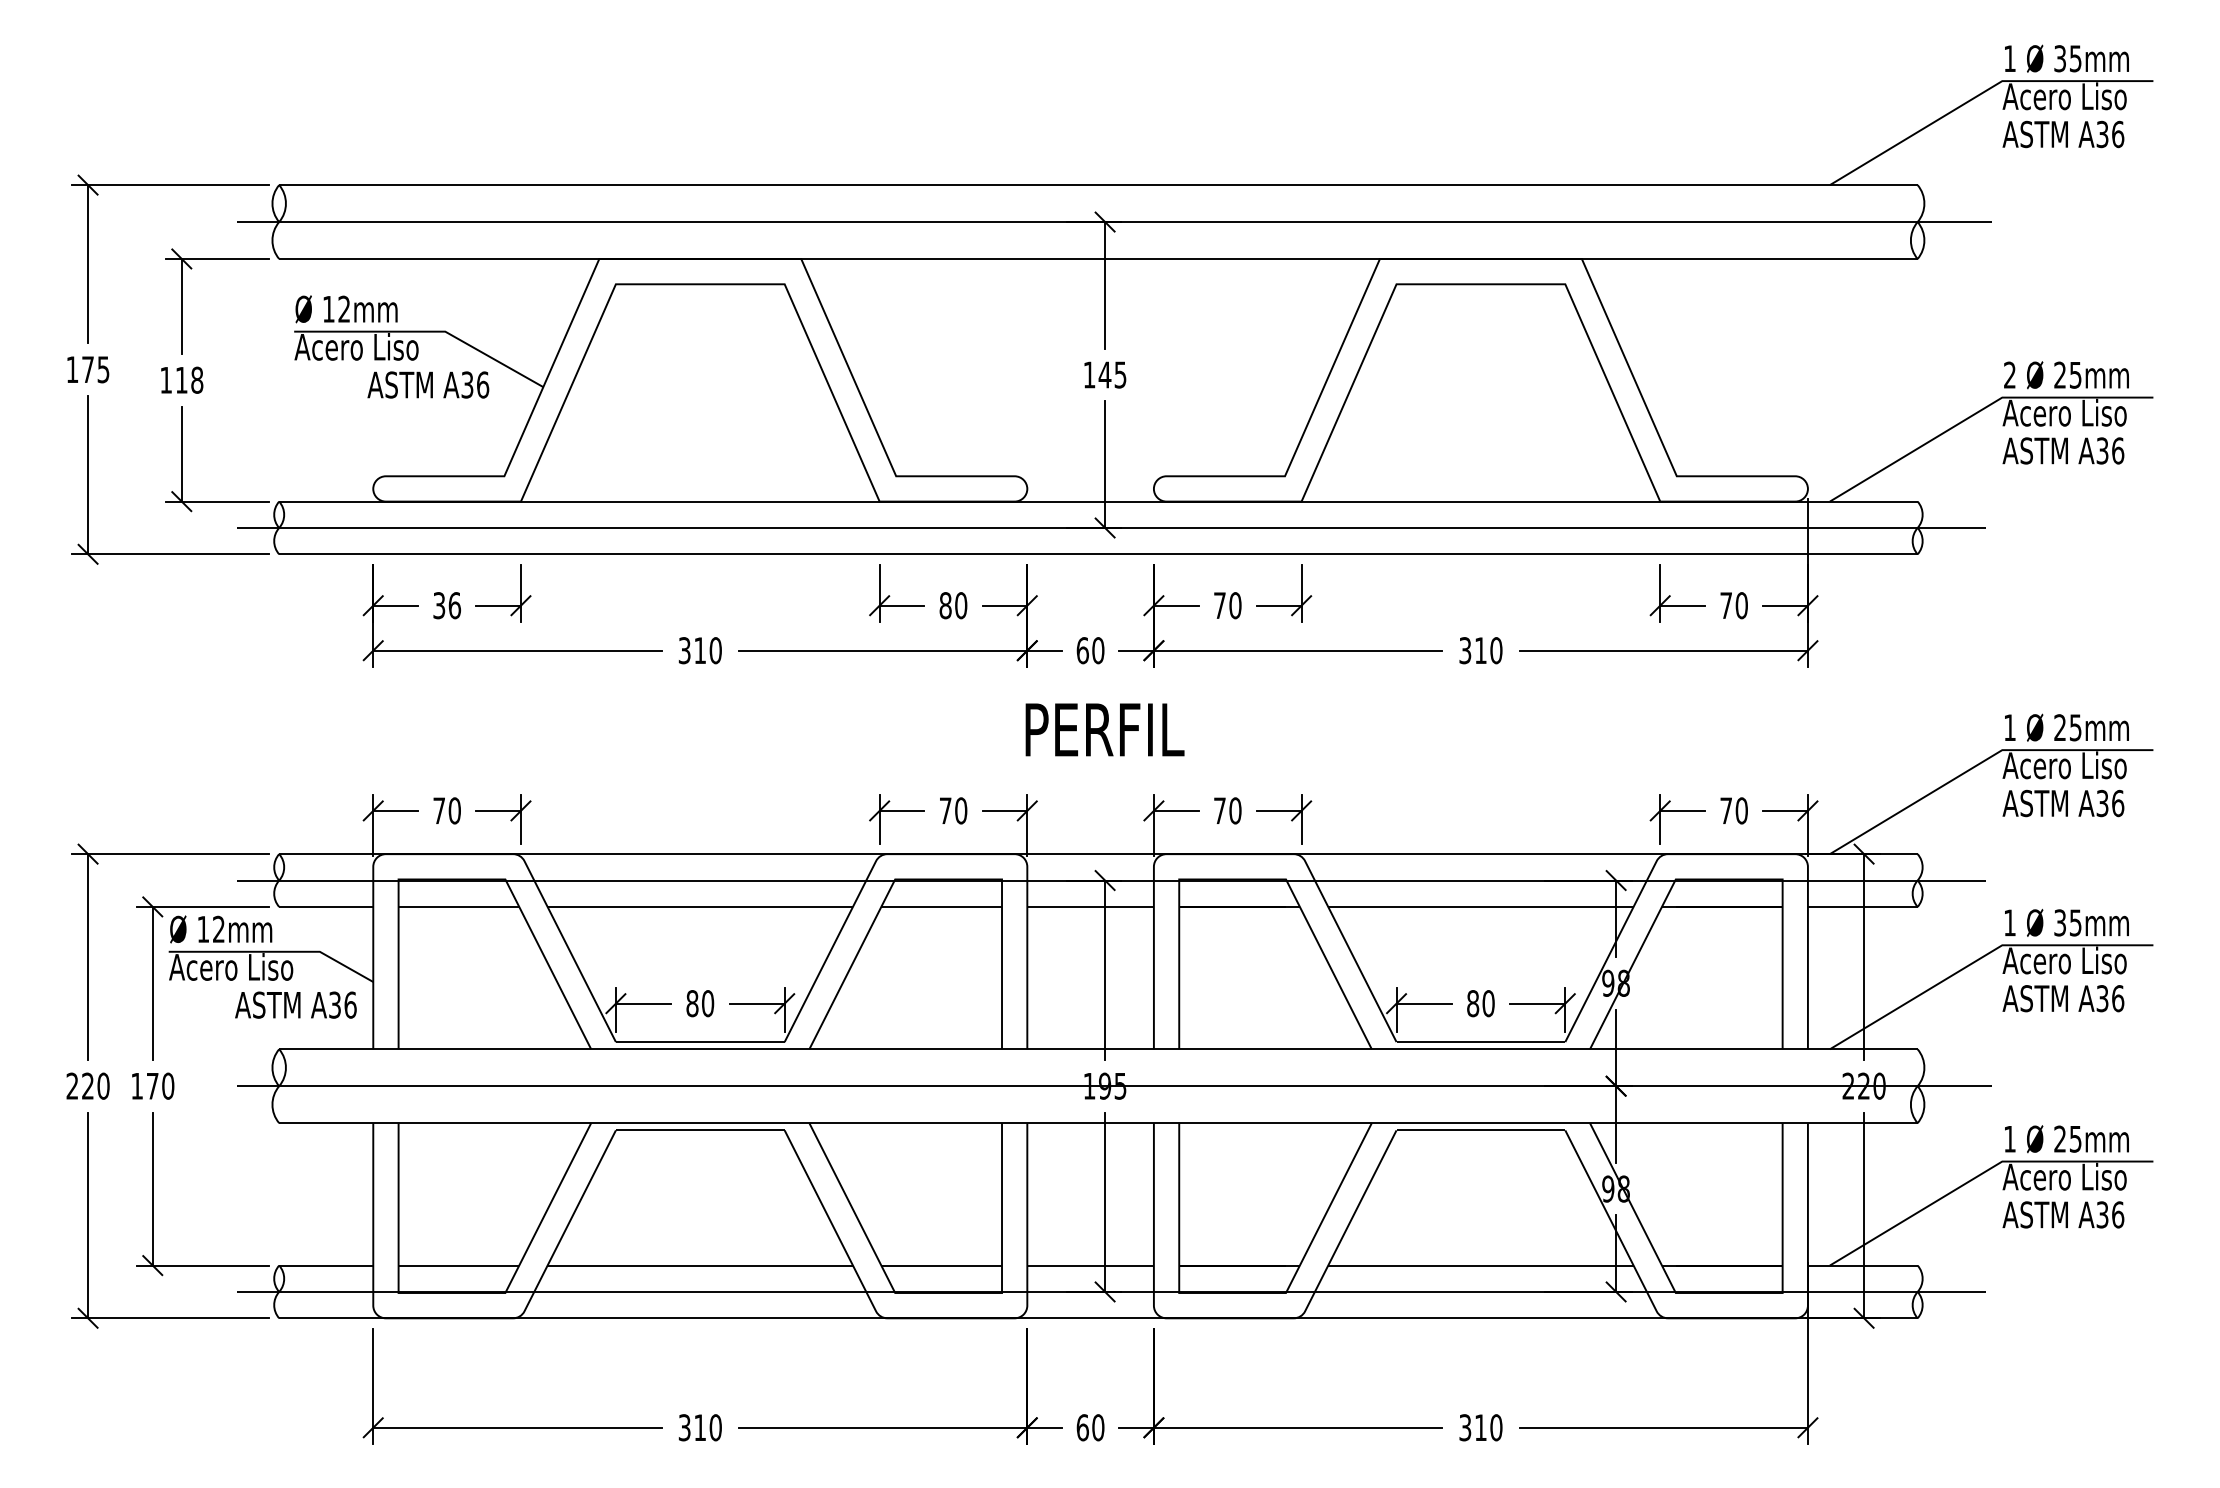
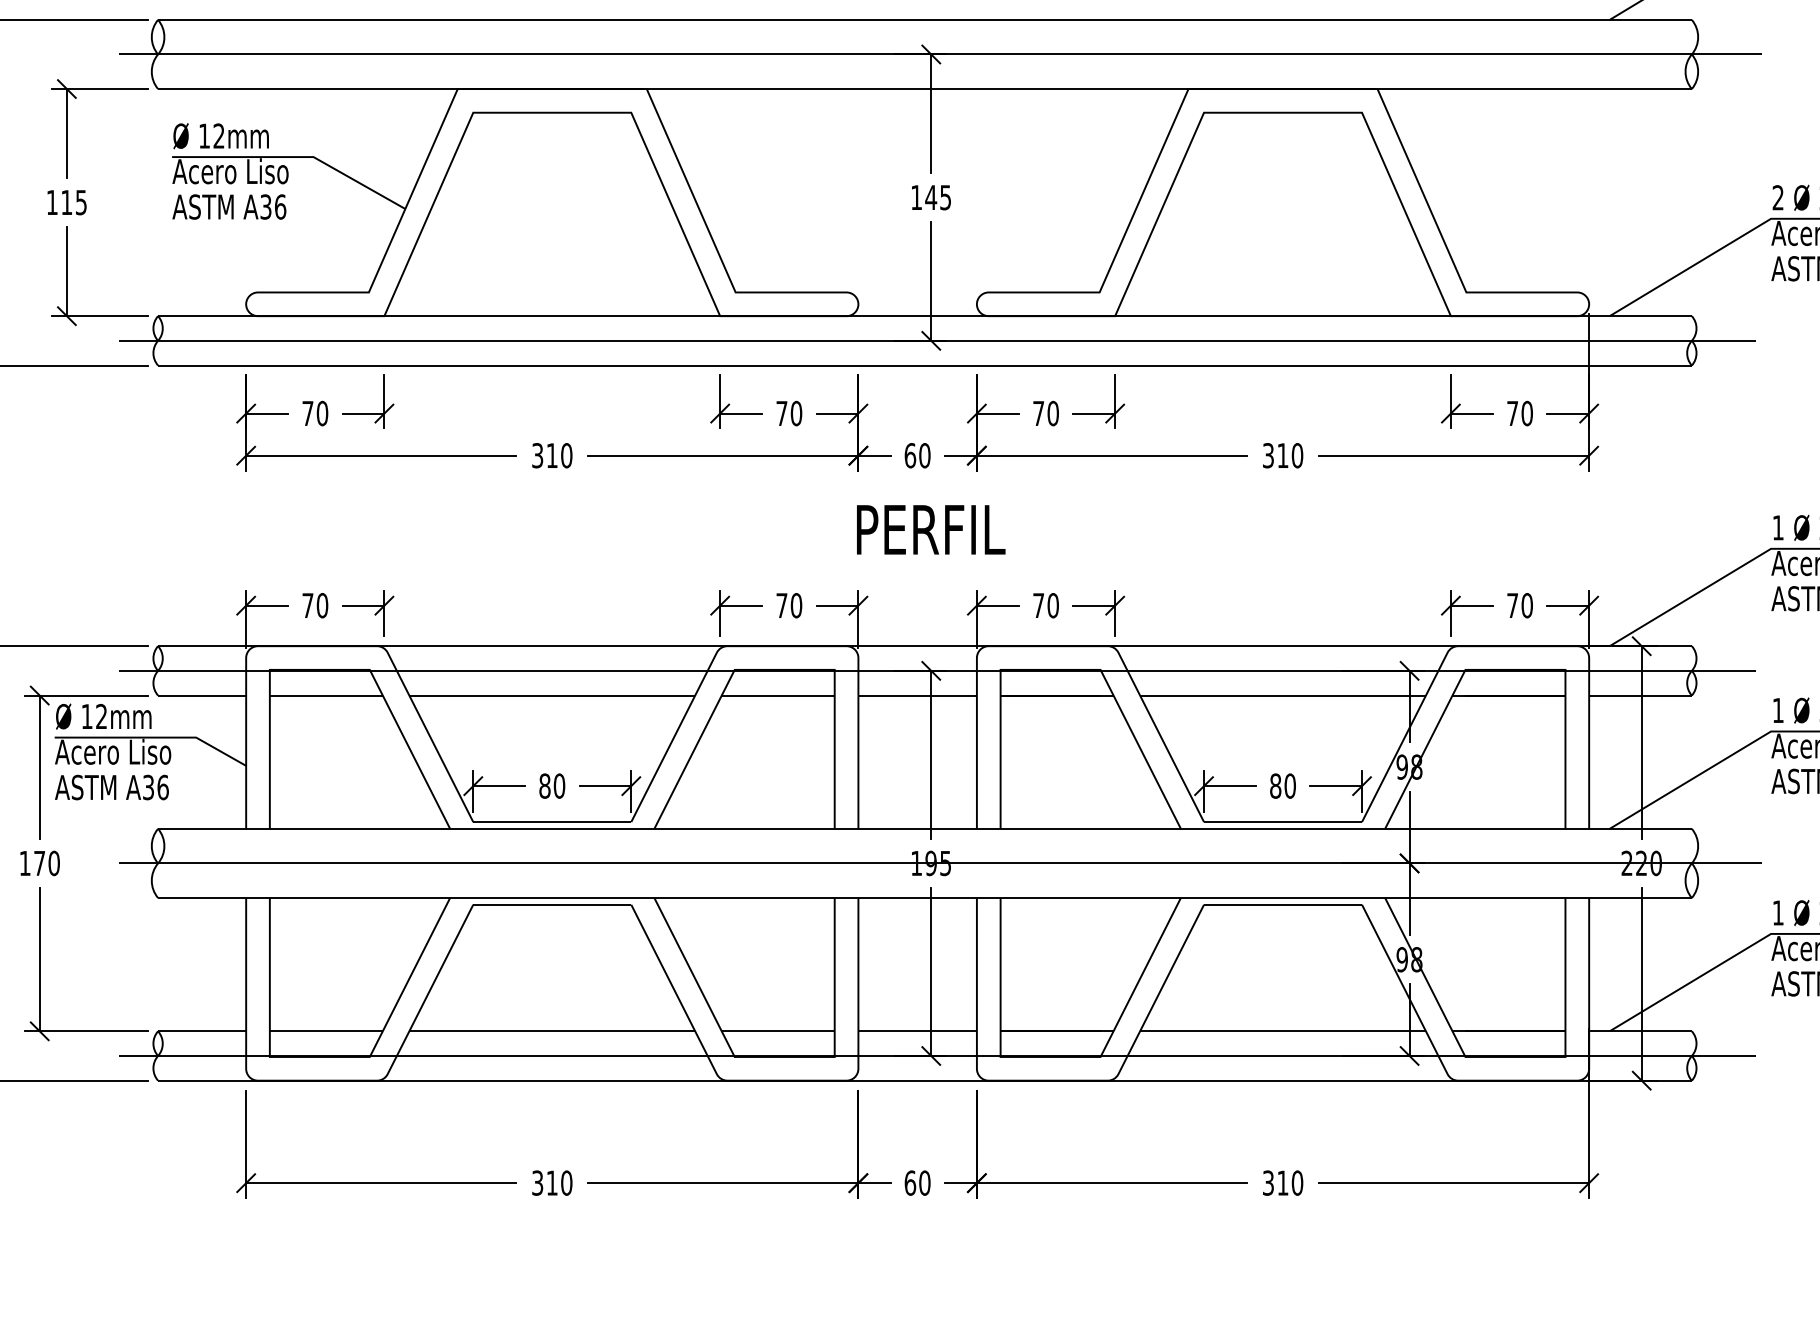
text: (197, 379) -> (81, 201), 118 -> 115
text: (428, 384) -> (229, 206), moved
text: (447, 605) -> (315, 413), 36 -> 70
text: (945, 605) -> (781, 413), 80 -> 70
text: (295, 1004) -> (111, 786), moved

